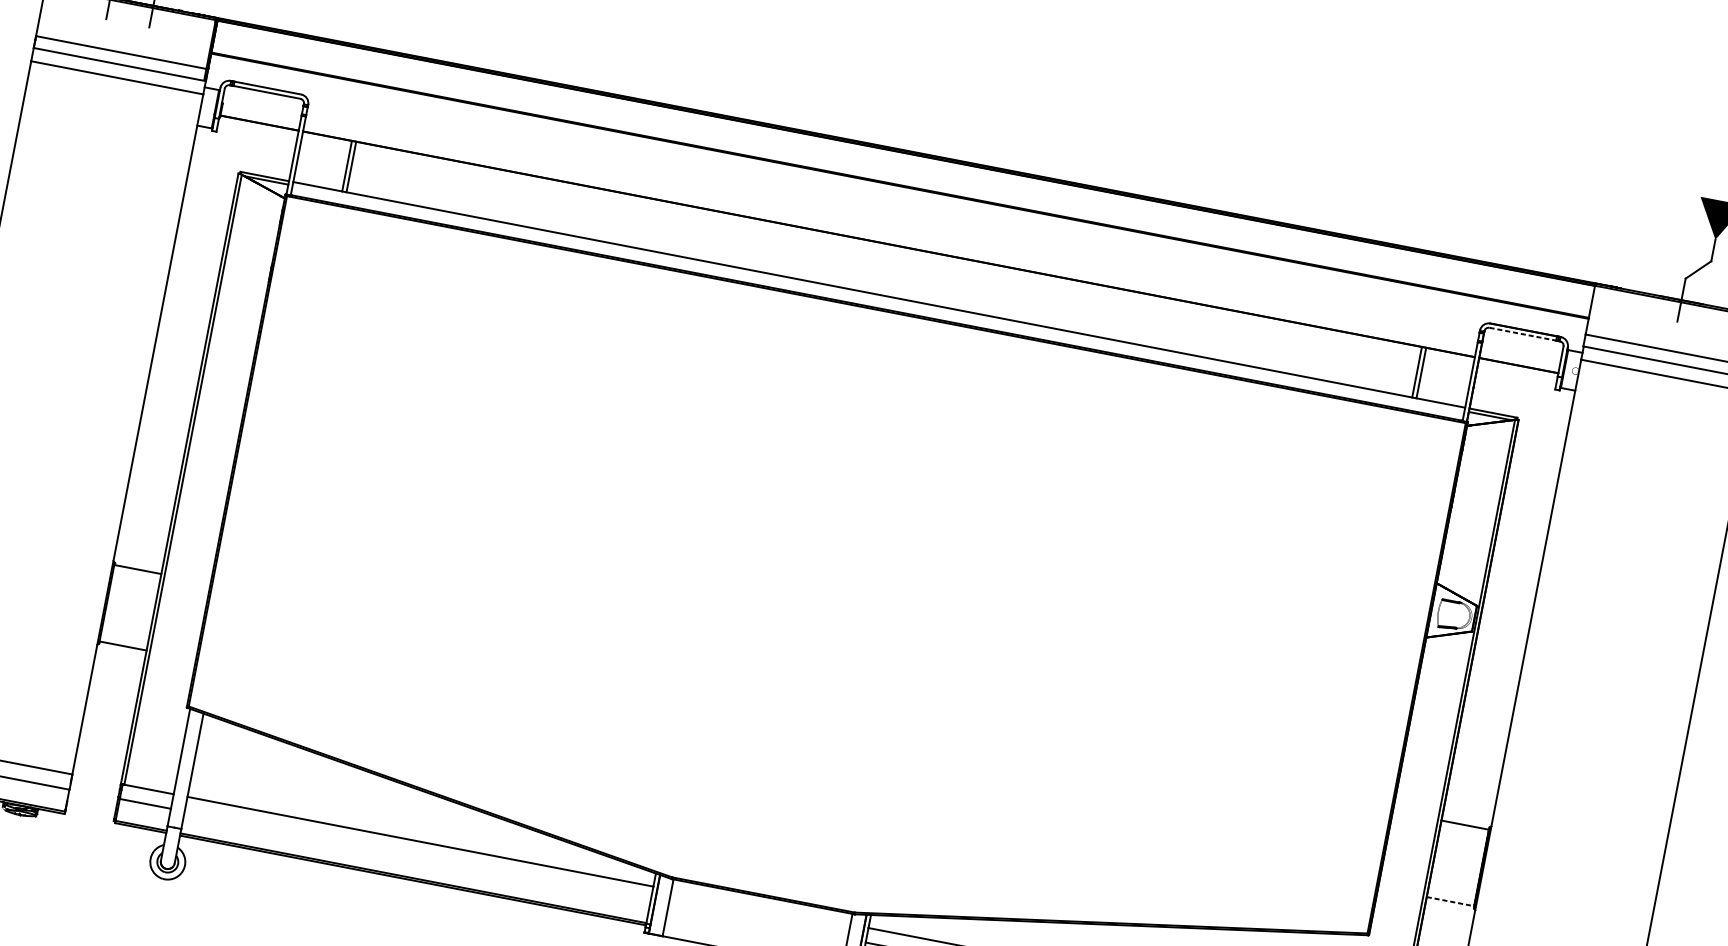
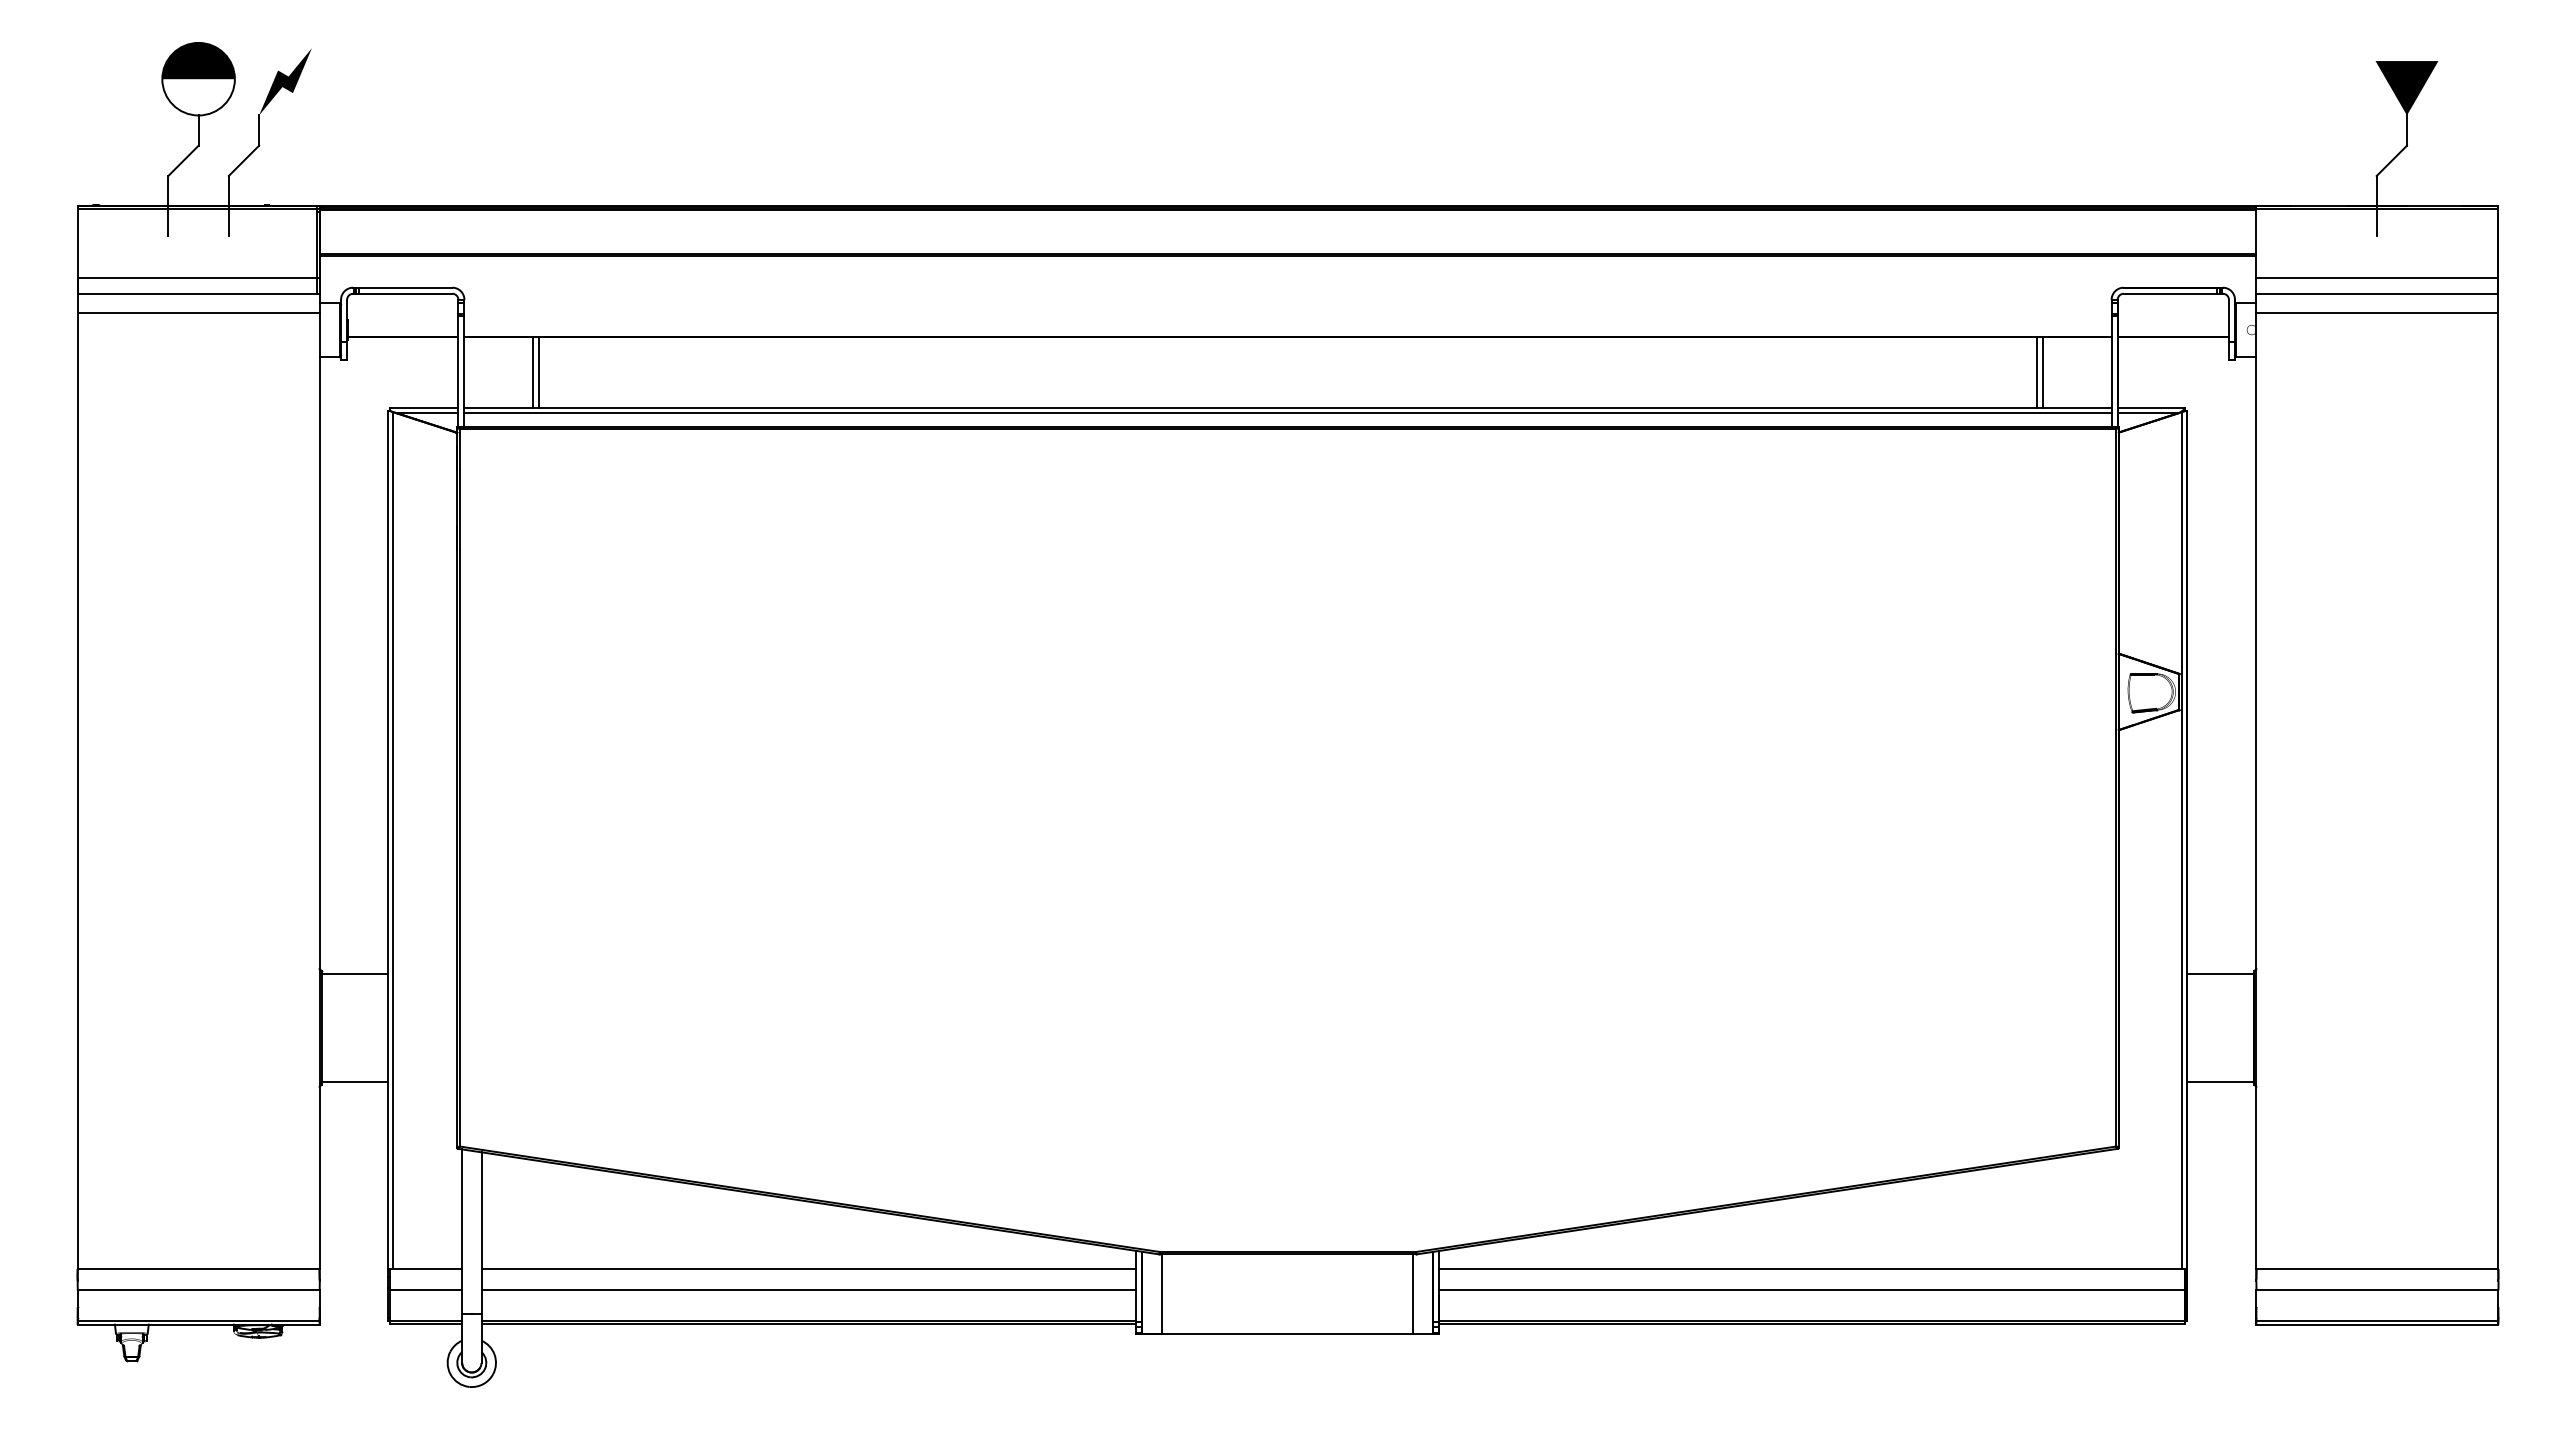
line: (878, 298) -> (1287, 413), added
line: (1522, 334) -> (2170, 293), dashed -> solid
line: (417, 856) -> (808, 1289), added
line: (1451, 901) -> (2221, 1081), dashed -> solid

